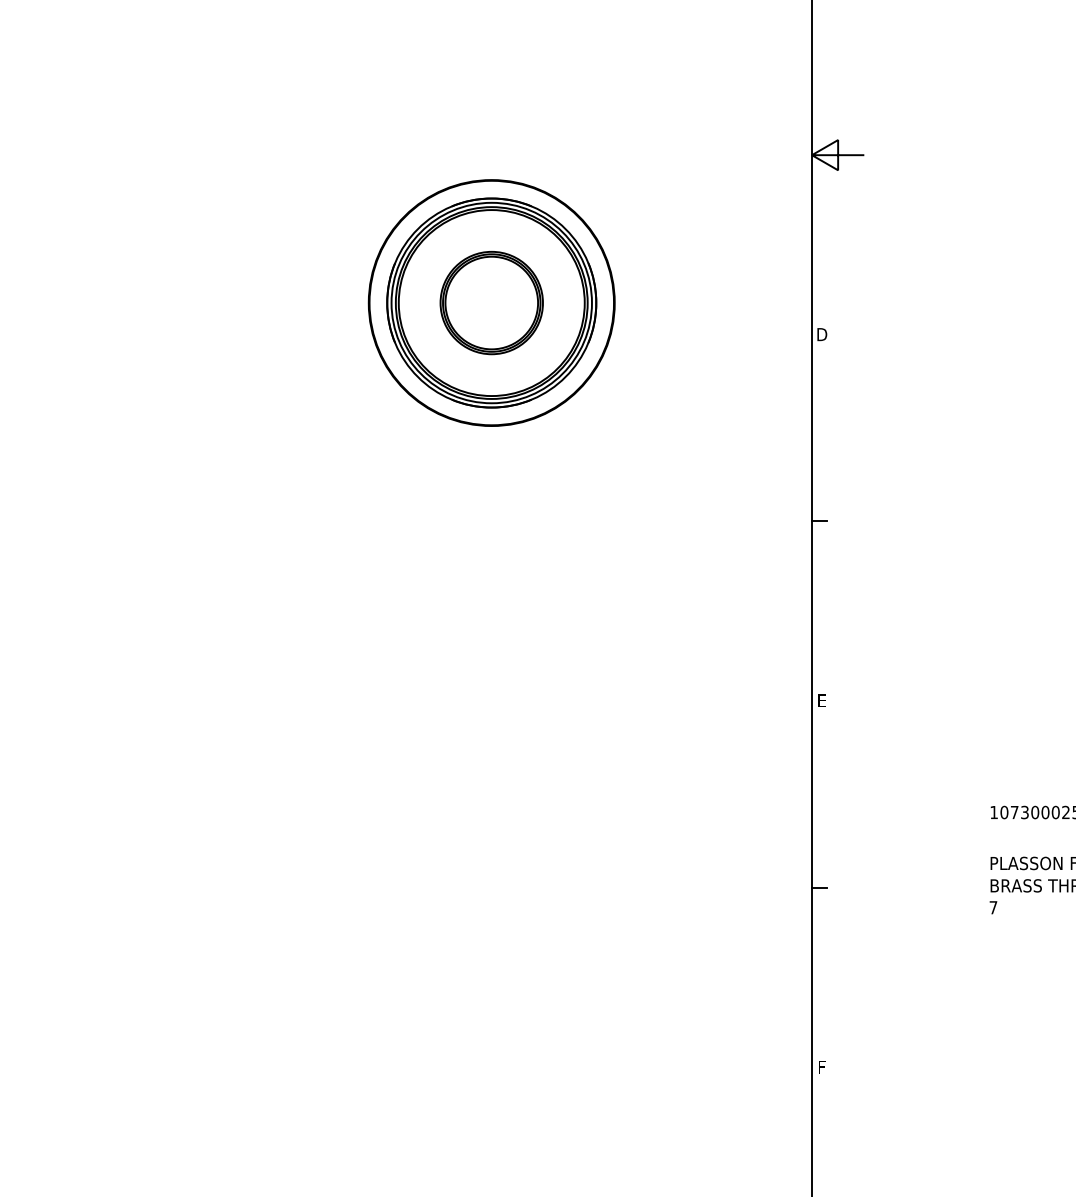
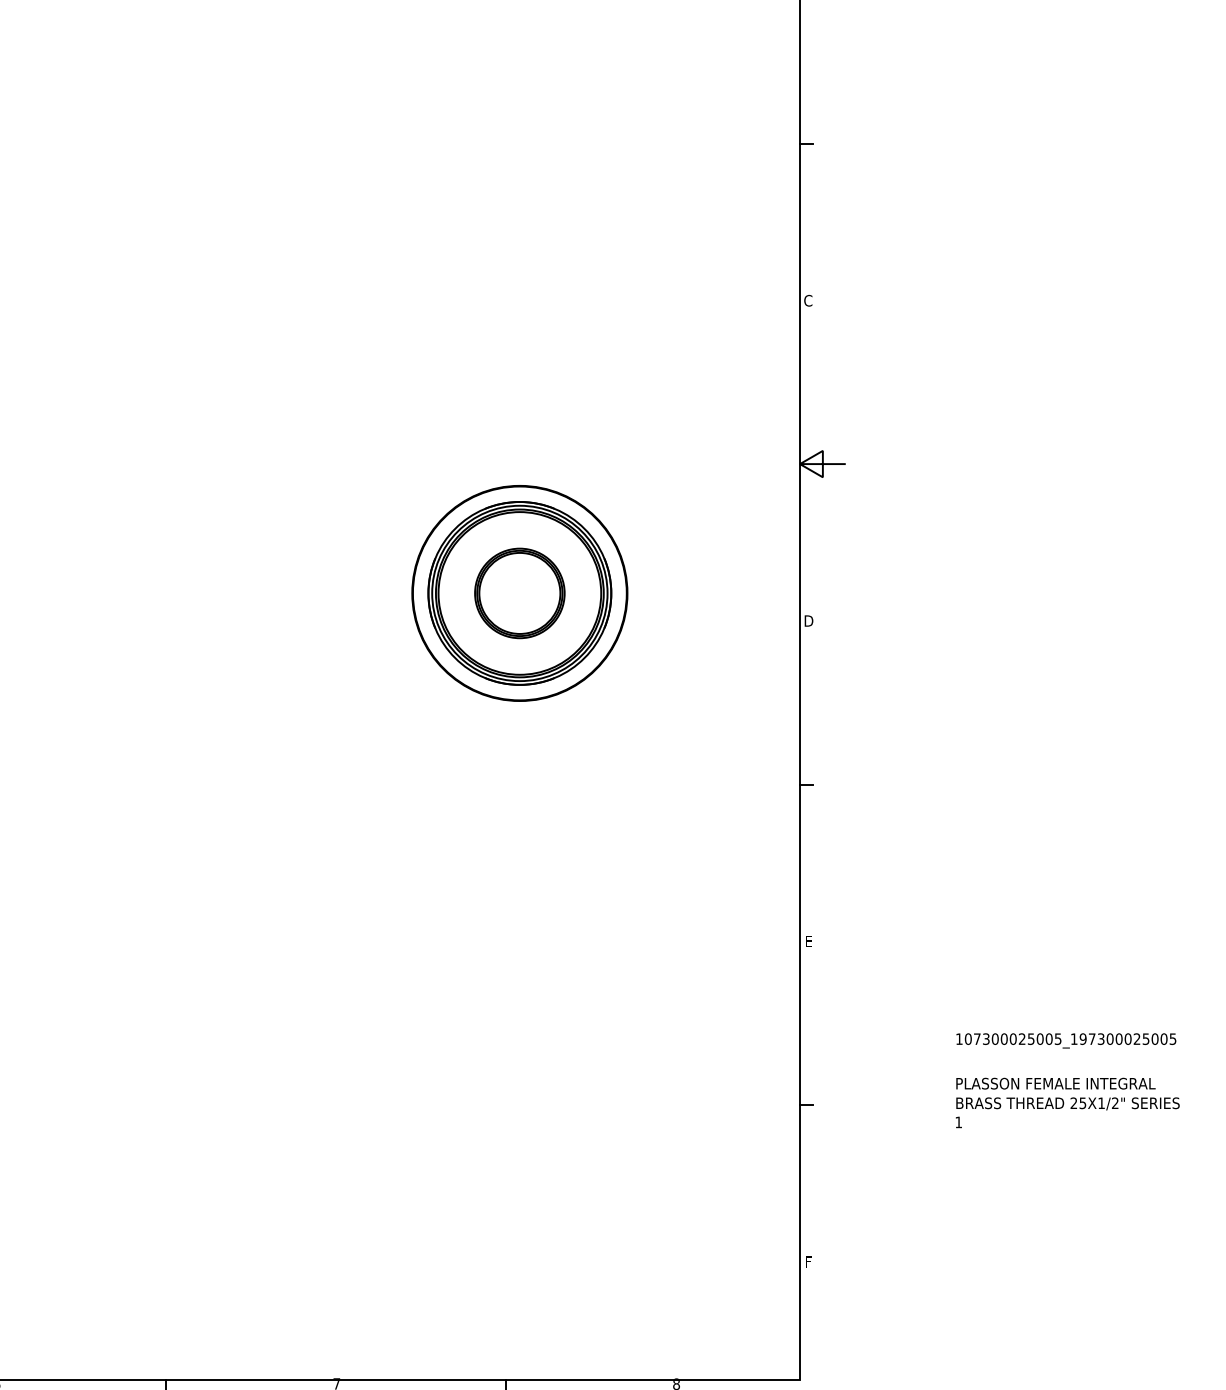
text: (993, 907) -> (958, 1122), 7 -> 1

